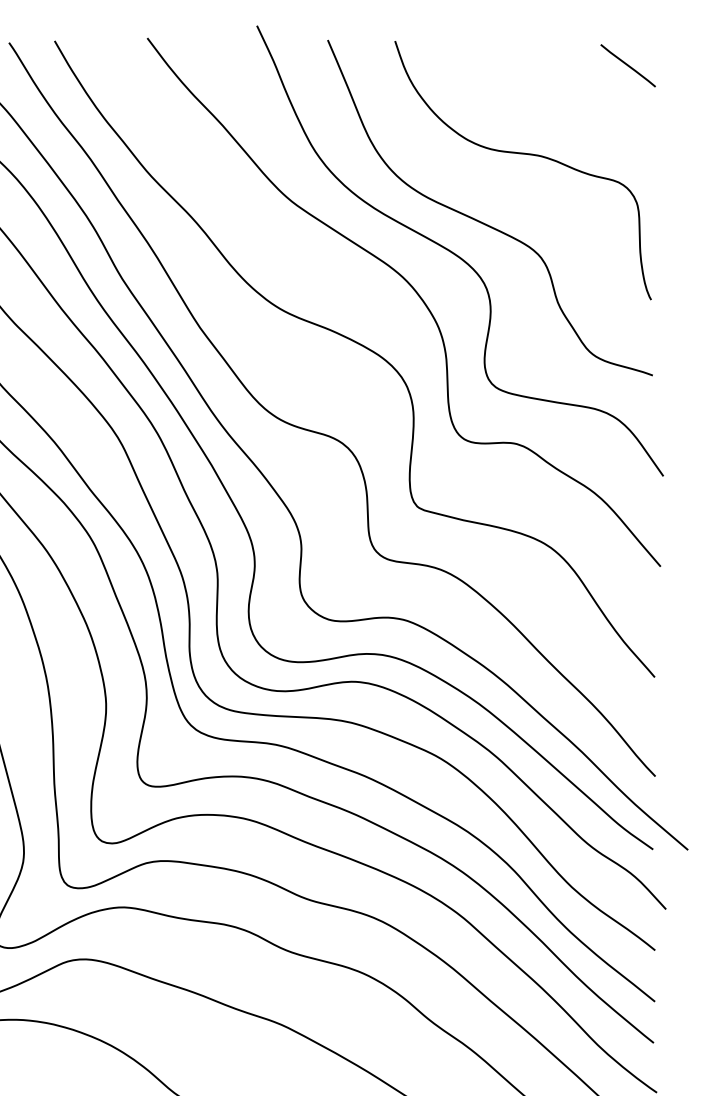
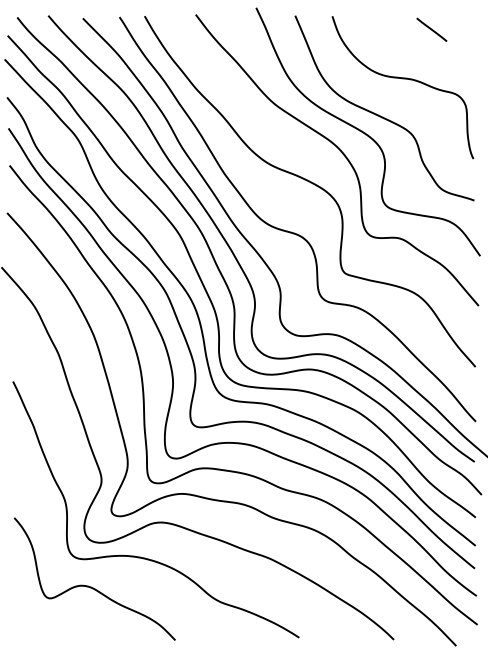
line: (627, 65) -> (431, 29), moved

